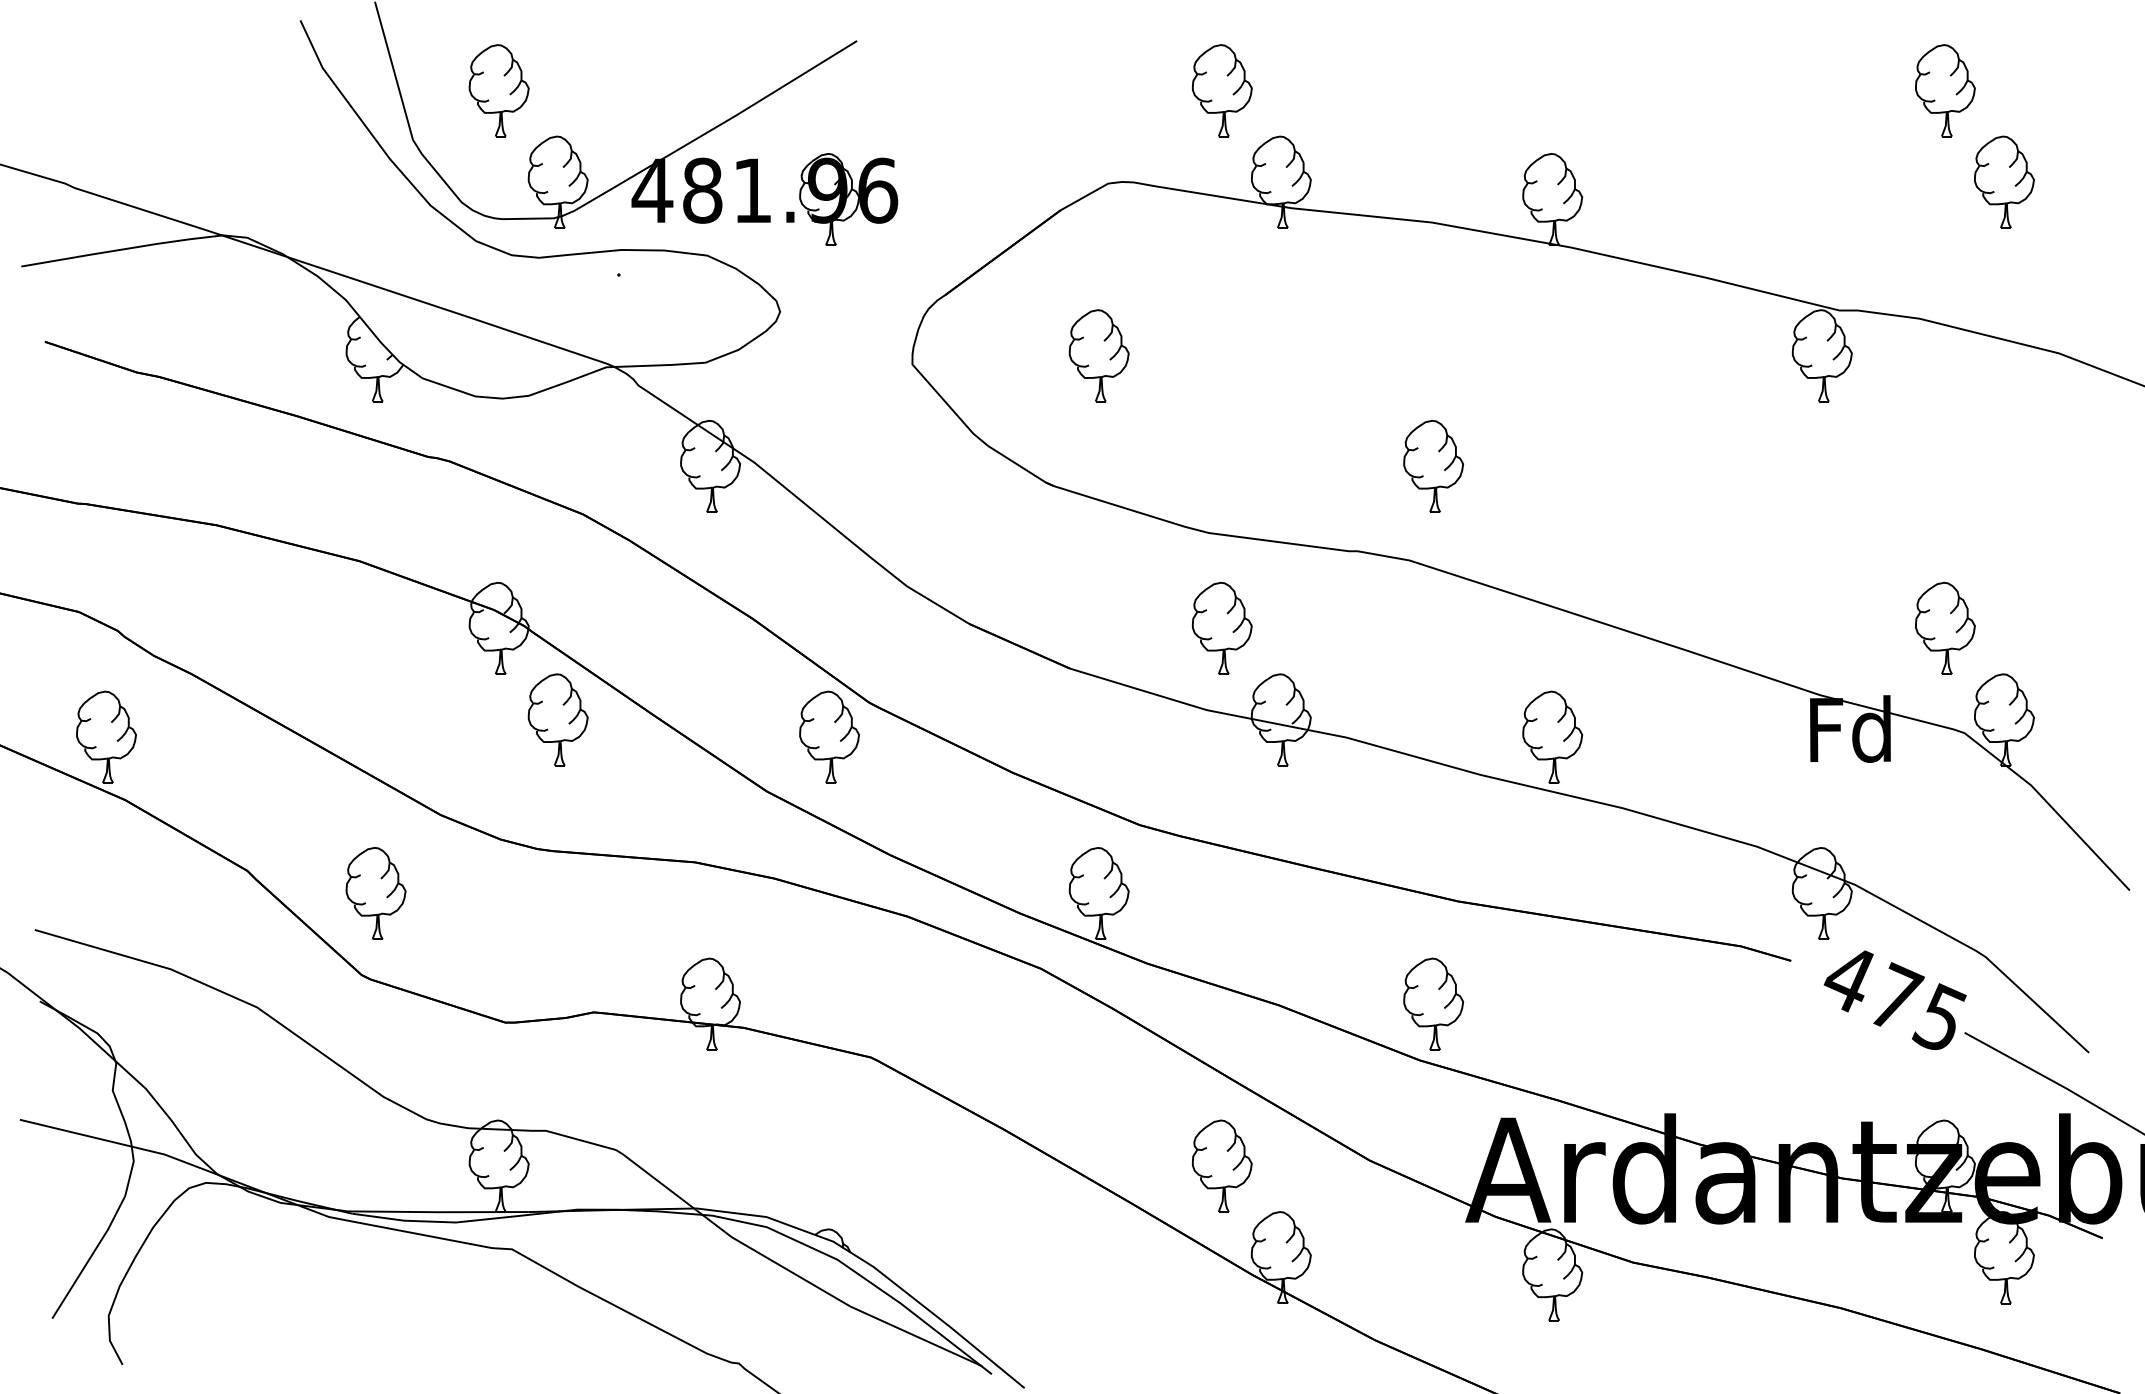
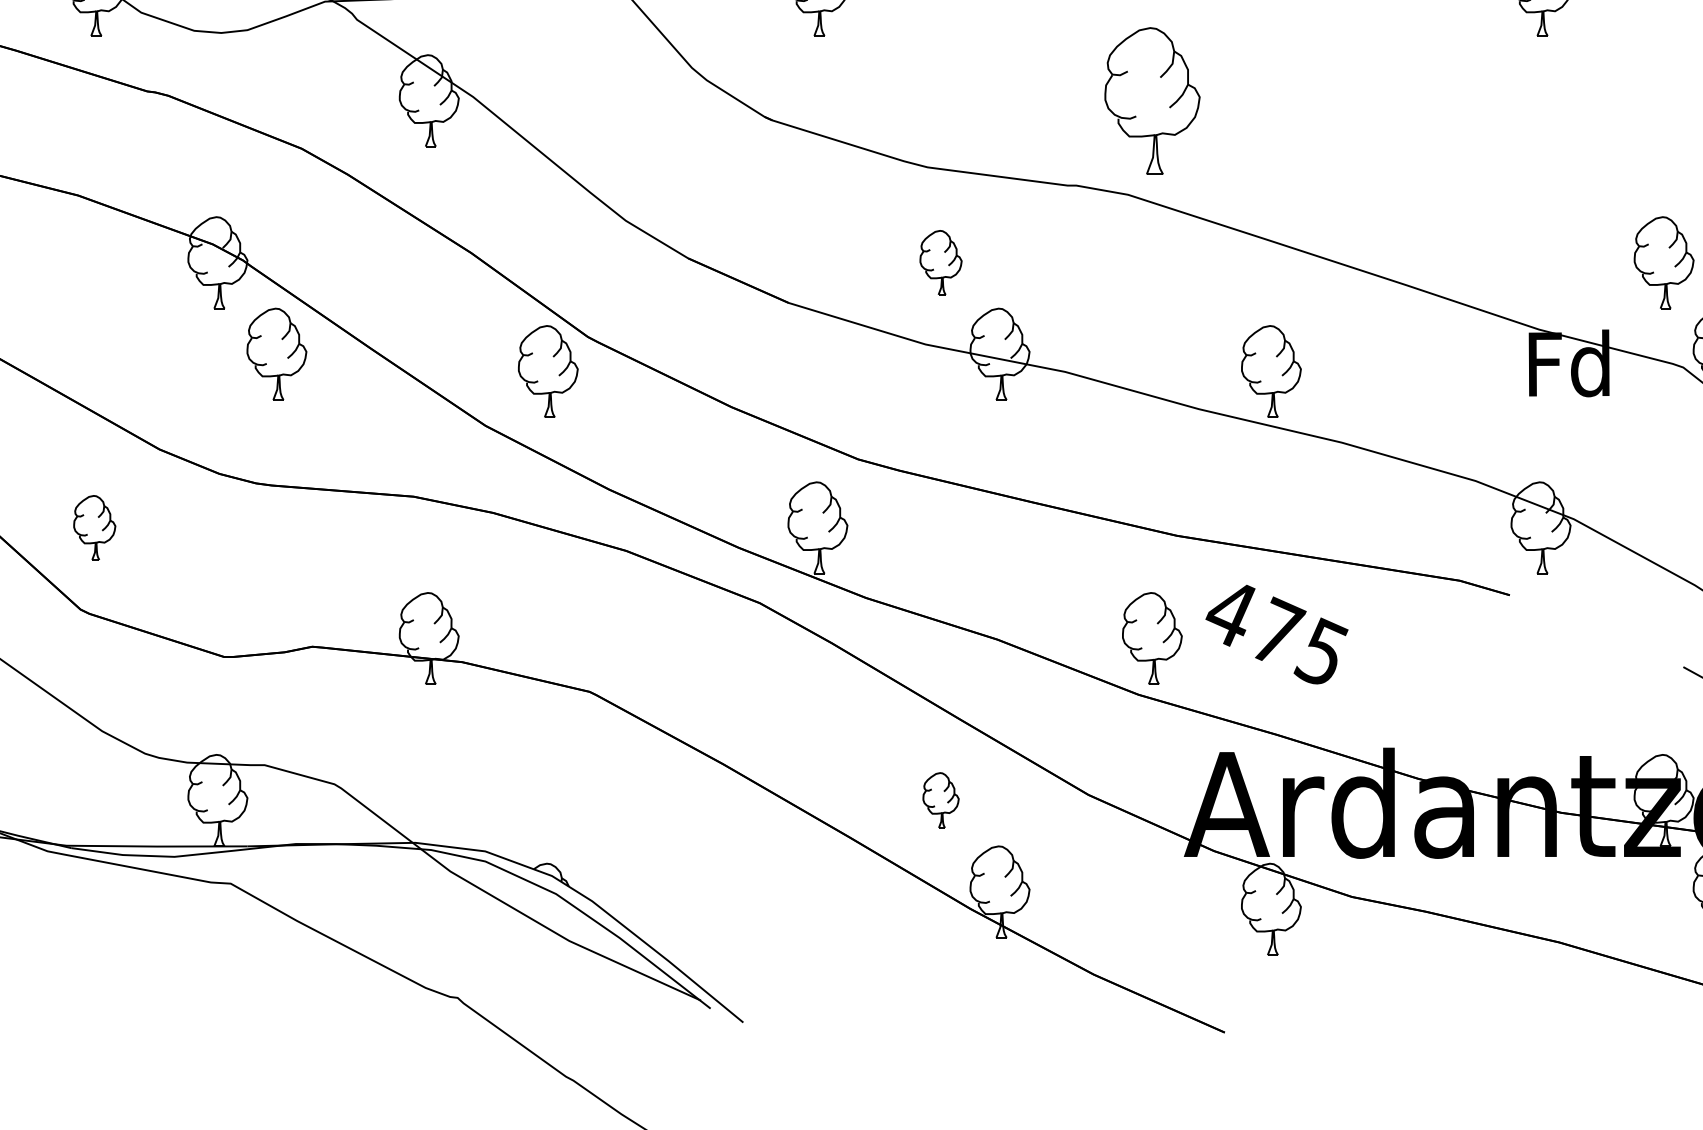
part: (1433, 465) -> (1152, 99), size x1.6
part: (1222, 628) -> (941, 262), size x0.7
part: (375, 893) -> (94, 527), size x0.7
text: (1894, 1000) -> (1276, 634), moved
part: (1222, 1165) -> (941, 799), size x0.6

